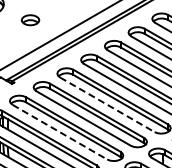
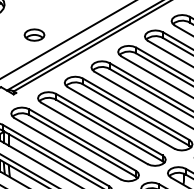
part: (30, 20) -> (34, 35), moved
line: (107, 104) -> (121, 117), dashed -> solid
line: (59, 132) -> (67, 149), dashed -> solid

